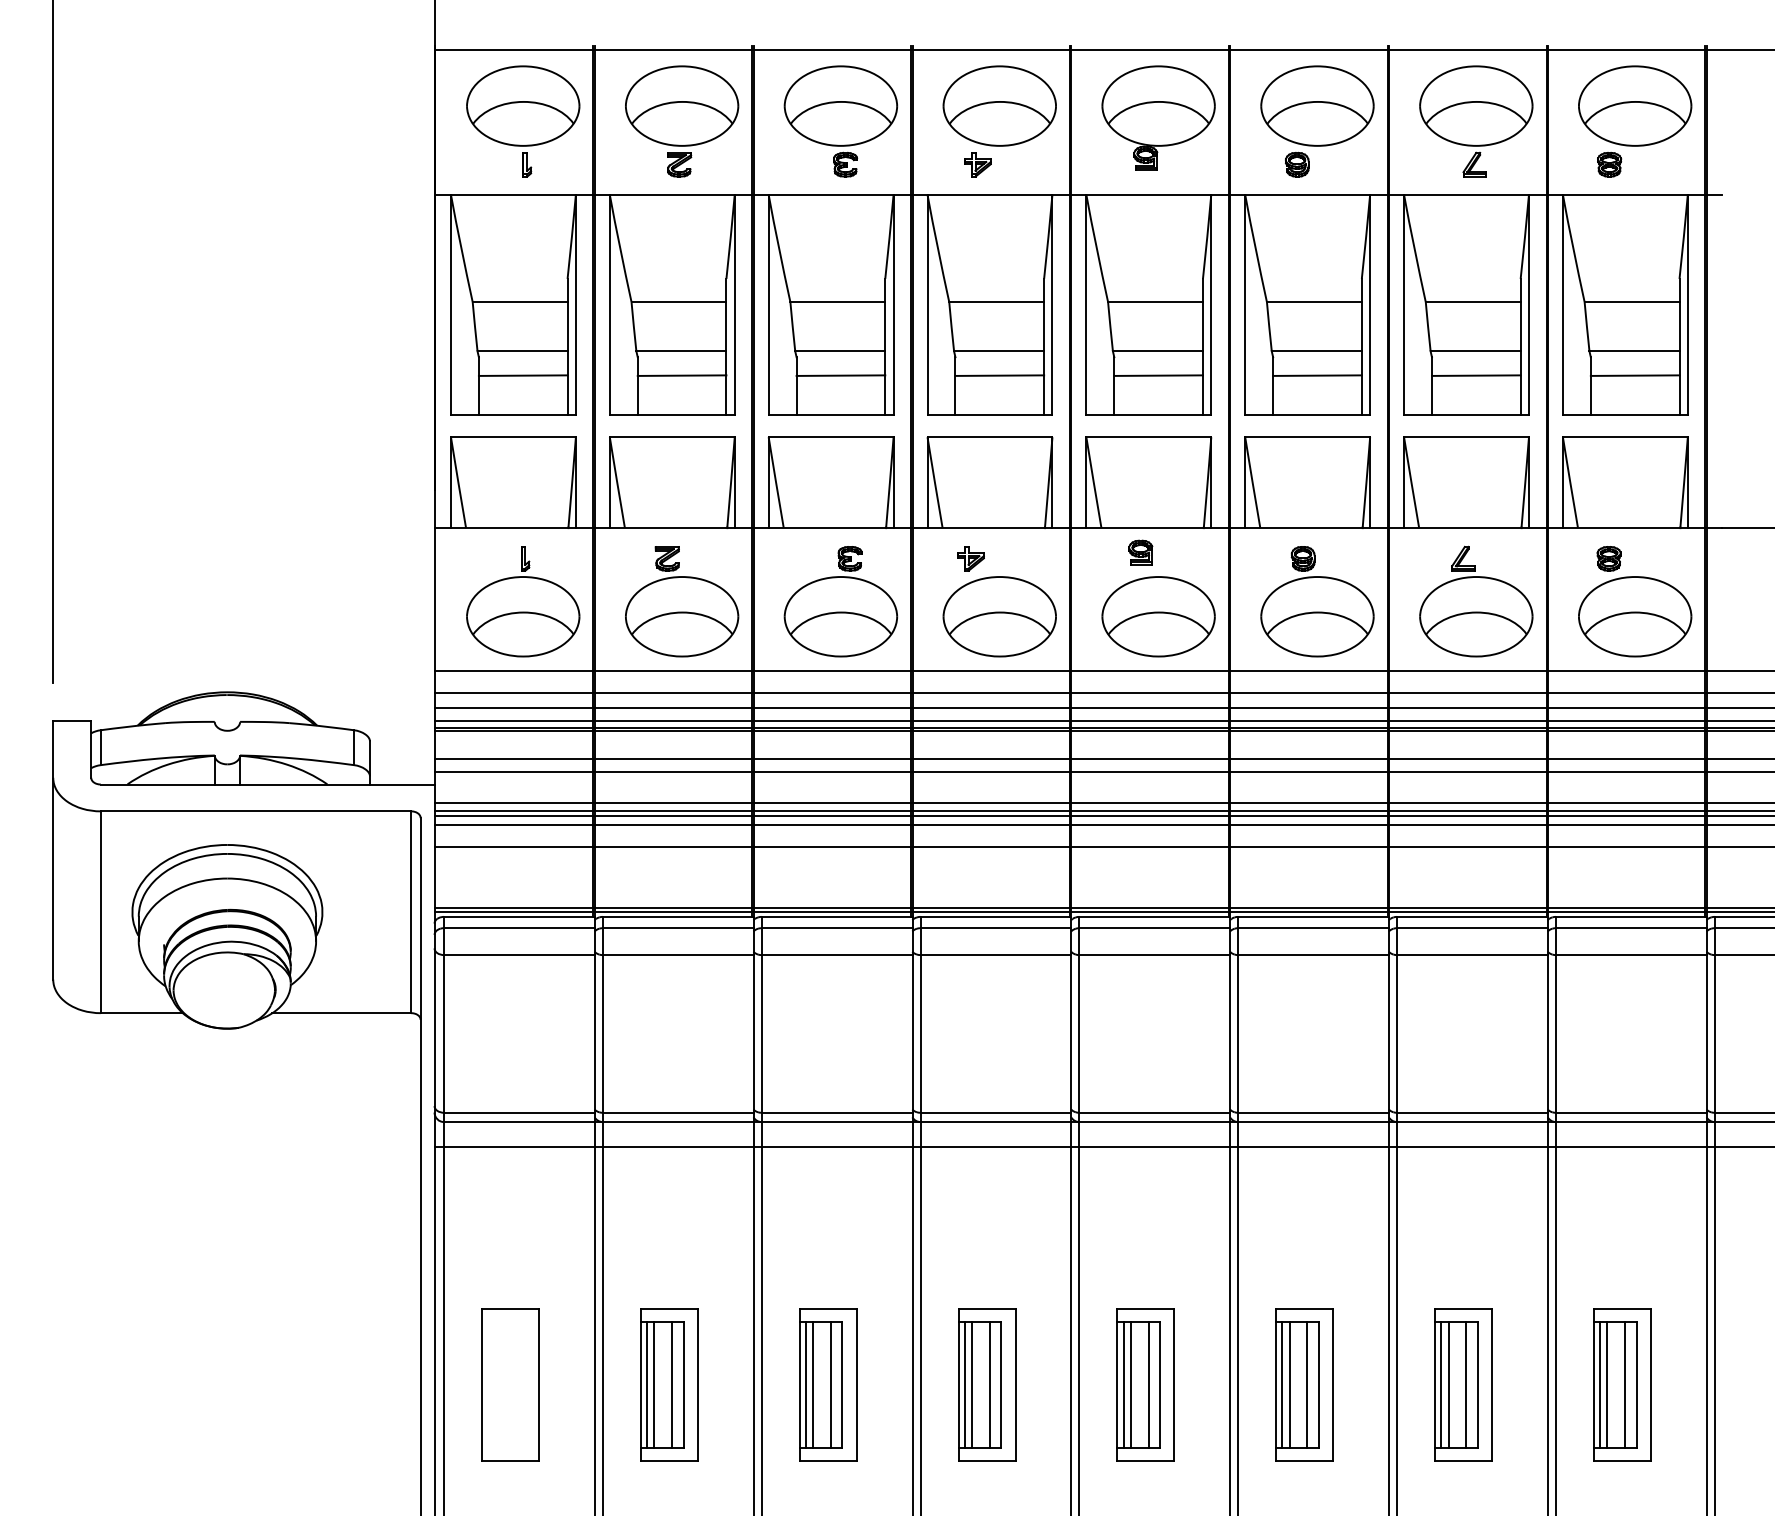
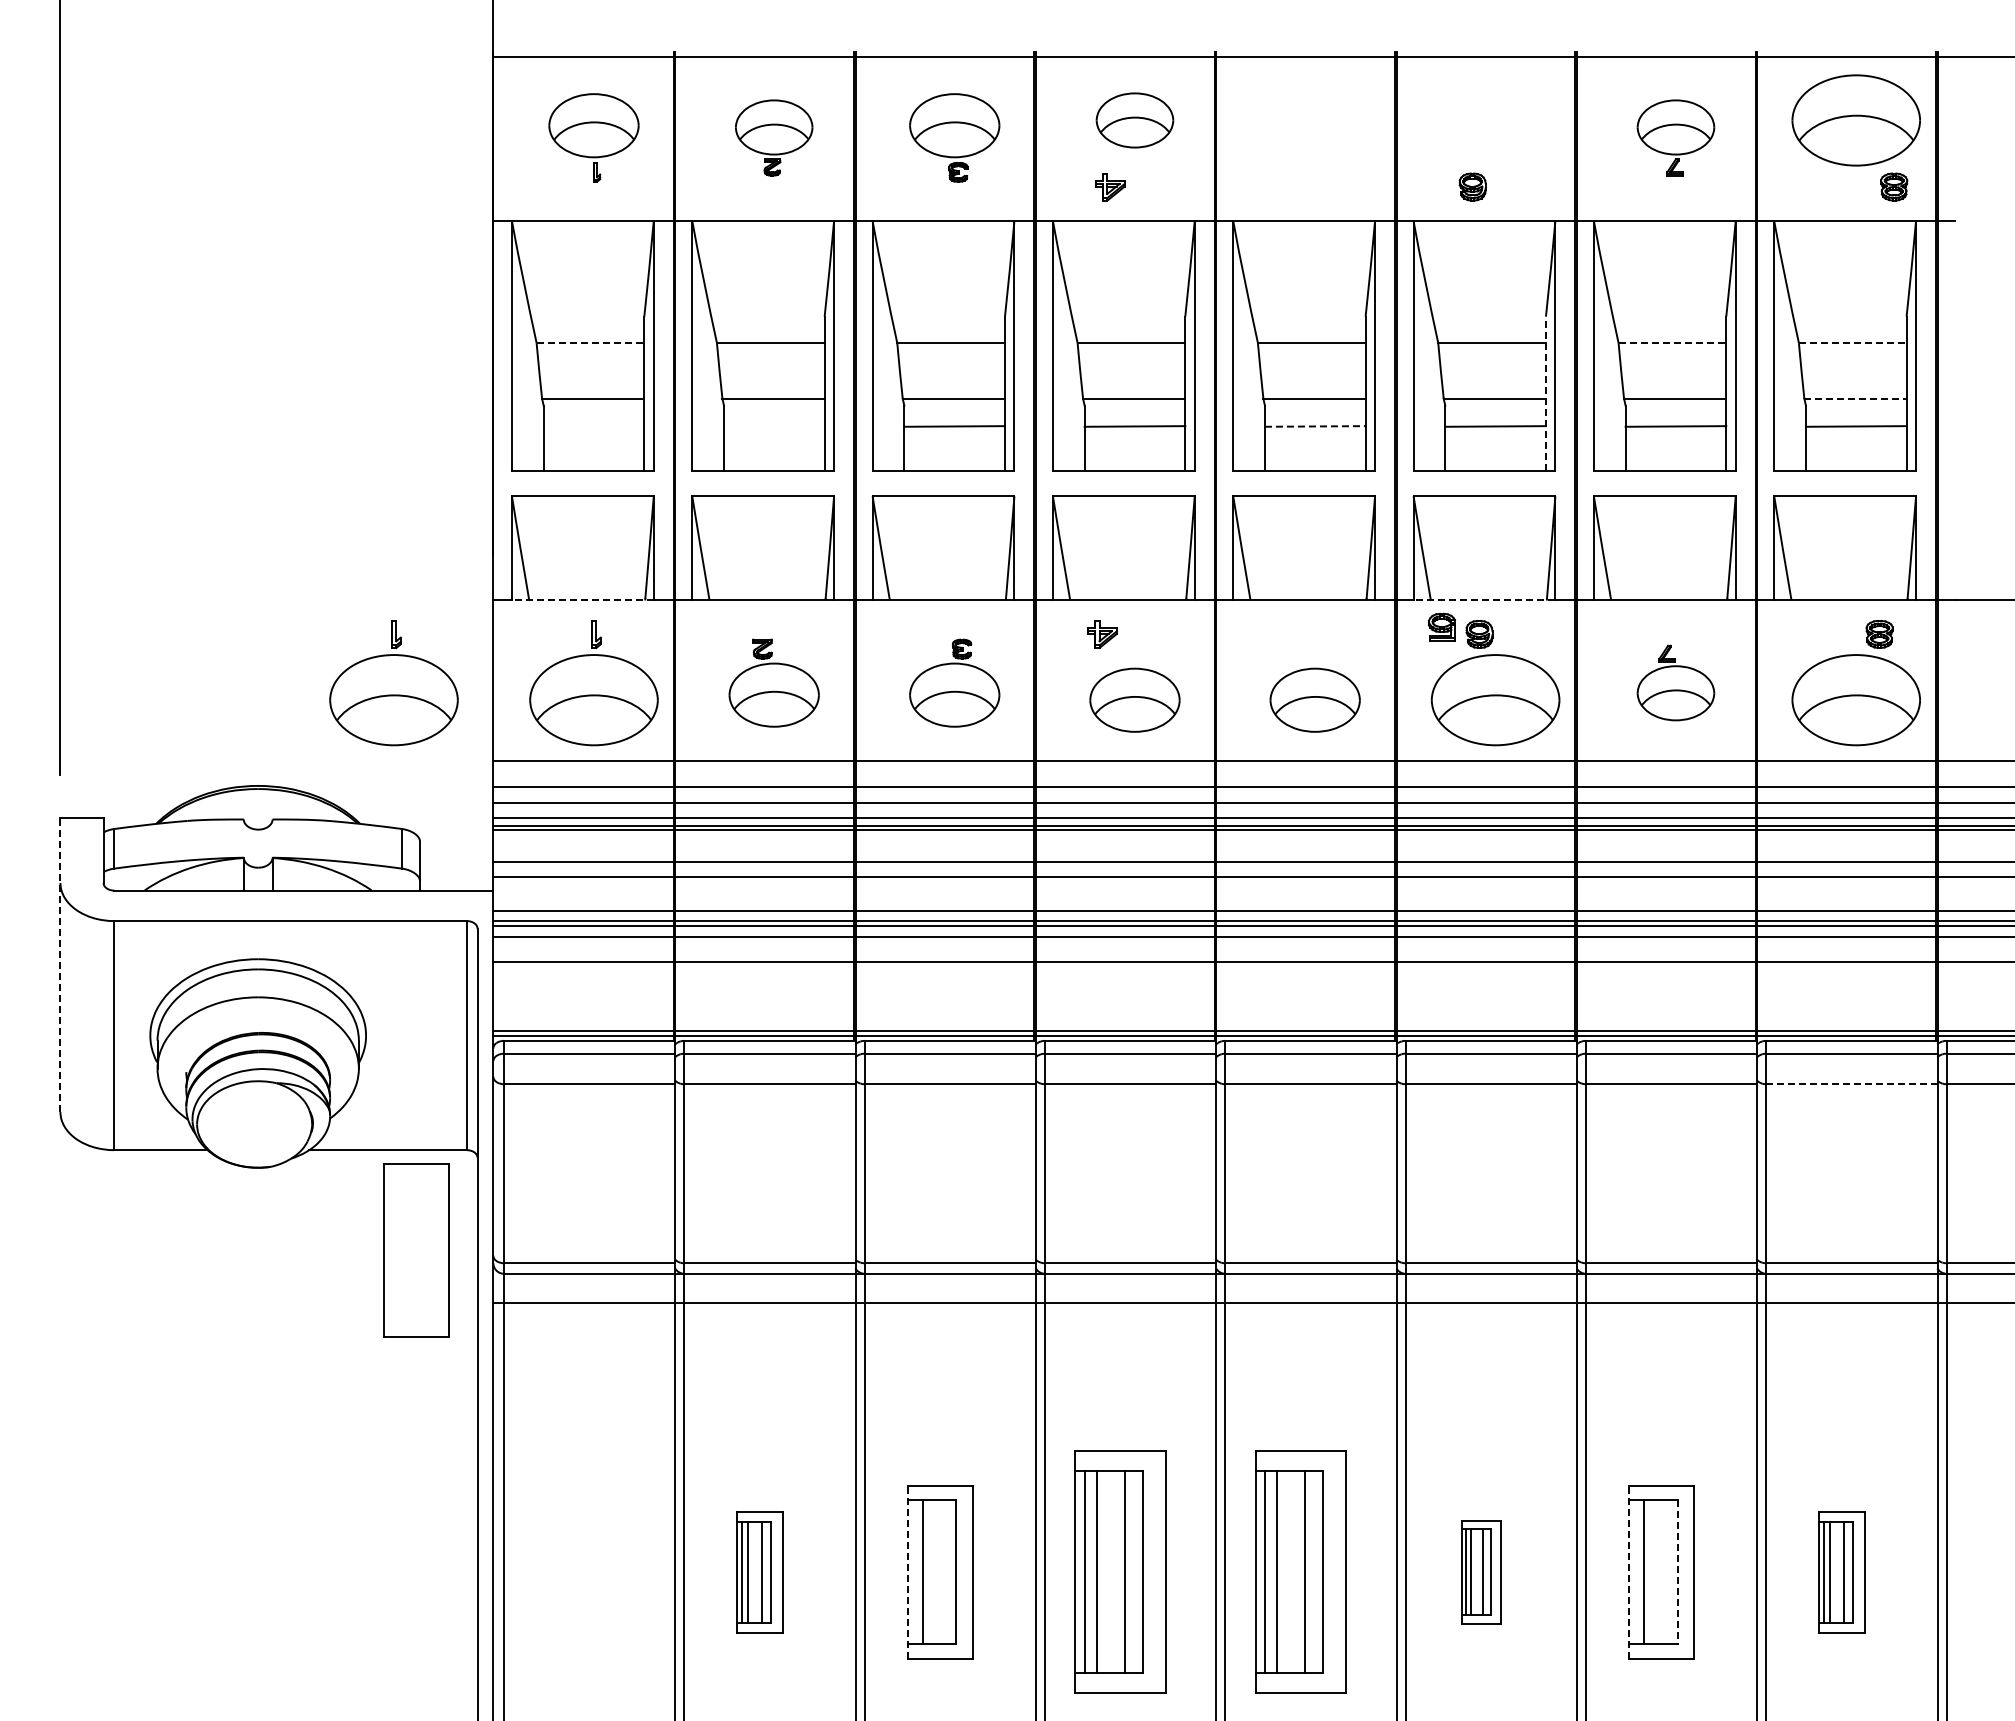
part: (999, 106) -> (1134, 120), size x0.6
part: (1317, 106) -> (1495, 120), removed
part: (1157, 118) -> (1314, 134), removed
part: (522, 121) -> (593, 137), size x0.7
part: (681, 121) -> (773, 137), size x0.6
part: (840, 121) -> (954, 137), size x0.7
part: (1475, 121) -> (1675, 137), size x0.6
part: (1609, 164) -> (1894, 186), moved
line: (520, 302) -> (590, 343), solid -> dashed
line: (1473, 302) -> (1672, 343), solid -> dashed
line: (1631, 302) -> (1852, 343), solid -> dashed
line: (1361, 346) -> (1545, 393), solid -> dashed
line: (1634, 351) -> (1855, 398), solid -> dashed
line: (522, 375) -> (593, 426), removed
line: (681, 375) -> (773, 426), removed
line: (1158, 375) -> (1315, 426), solid -> dashed
line: (513, 528) -> (582, 599), solid -> dashed
line: (1307, 528) -> (1484, 599), solid -> dashed
part: (1140, 551) -> (1441, 626), moved
part: (1608, 558) -> (1879, 634), moved
part: (1475, 601) -> (1675, 682), size x0.6
part: (346, 602) -> (393, 683), added
part: (681, 602) -> (773, 683), size x0.7
part: (840, 602) -> (954, 683), size x0.7
part: (999, 617) -> (1134, 700), size x0.7
part: (1157, 617) -> (1314, 700), size x0.7
line: (53, 850) -> (60, 965), solid -> dashed
line: (1630, 955) -> (1851, 1084), solid -> dashed
line: (799, 1384) -> (907, 1571), solid -> dashed
line: (1435, 1384) -> (1629, 1571), solid -> dashed
part: (510, 1385) -> (416, 1250), moved
part: (669, 1385) -> (759, 1572), size x0.7
line: (805, 1385) -> (914, 1572), removed
line: (831, 1385) -> (943, 1572), removed
part: (987, 1385) -> (1120, 1572), size x1.4
part: (1145, 1385) -> (1300, 1572), size x1.4
part: (1305, 1385) -> (1481, 1572), size x0.6
line: (1441, 1385) -> (1636, 1572), removed
line: (1466, 1385) -> (1664, 1572), removed
line: (1477, 1385) -> (1677, 1572), solid -> dashed
part: (1622, 1385) -> (1841, 1572), size x0.7

